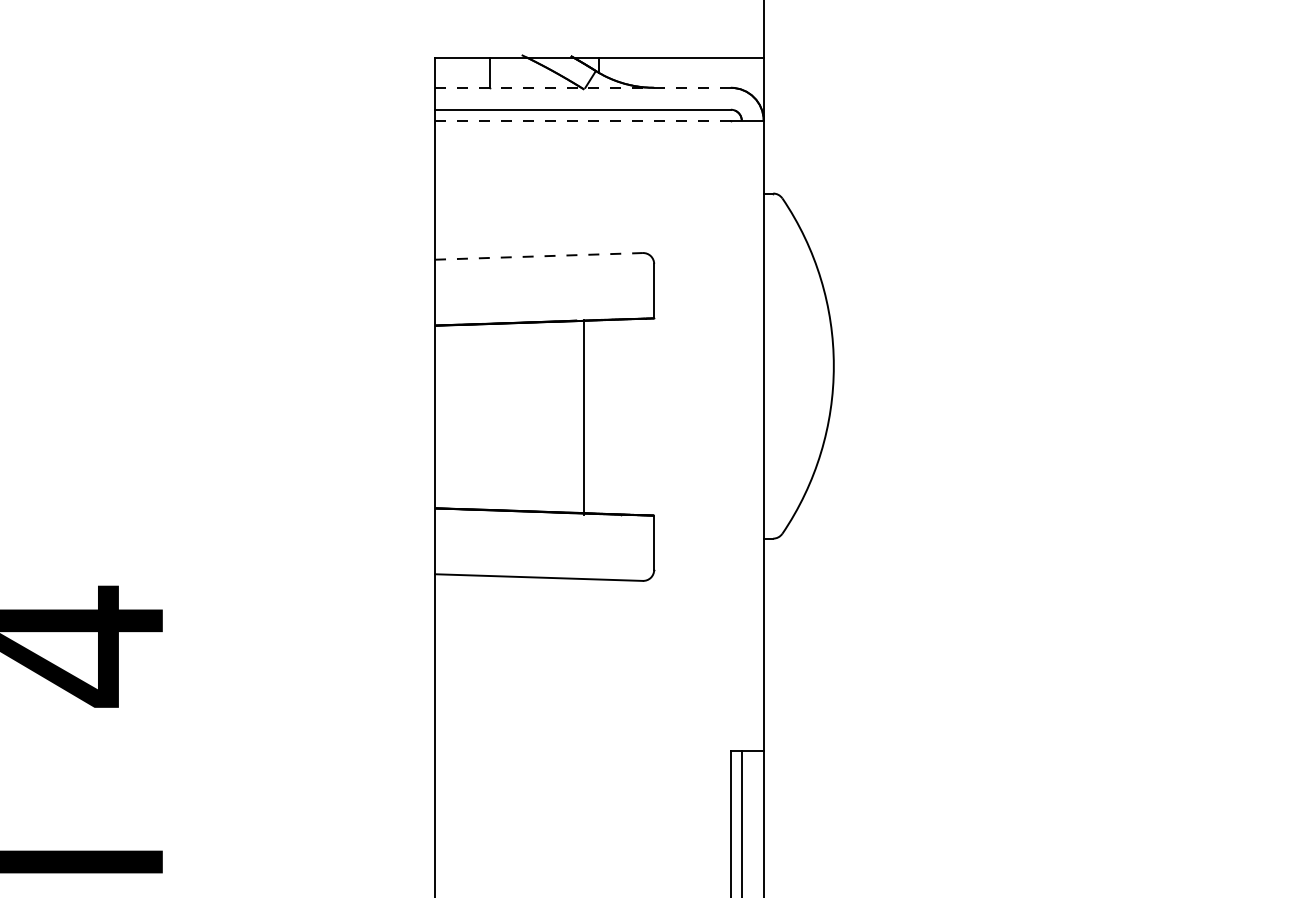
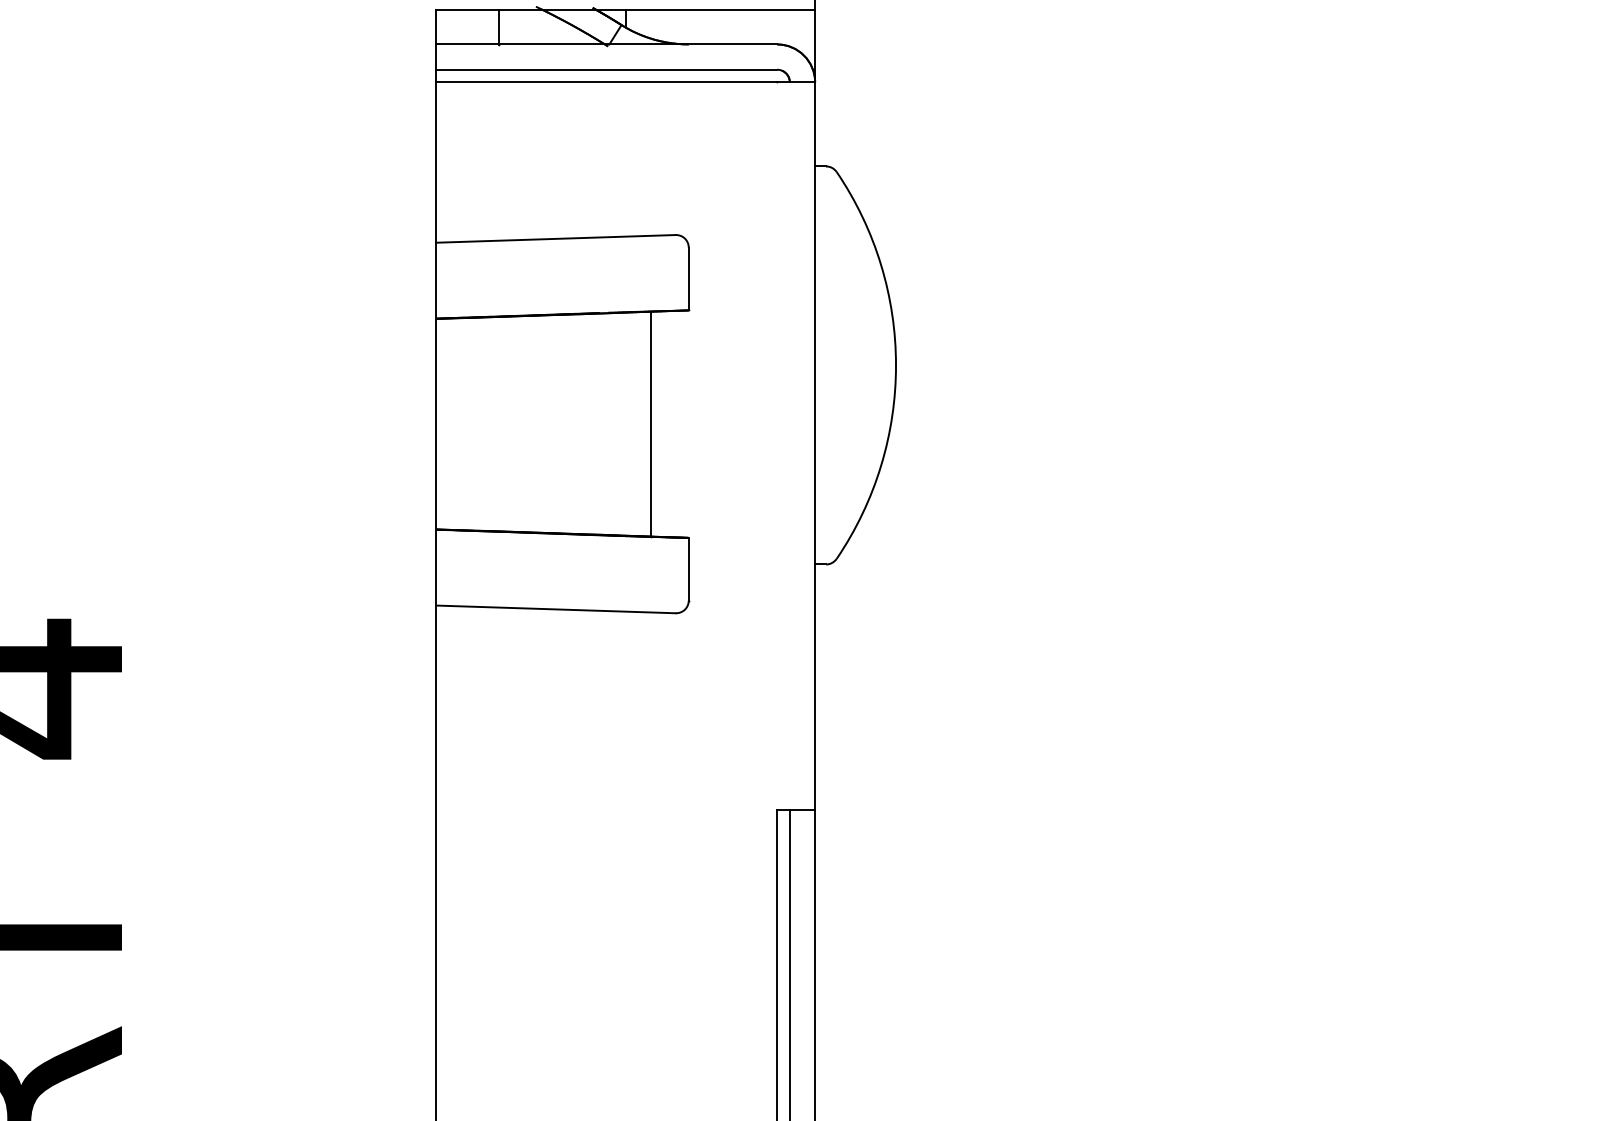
line: (582, 87) -> (606, 44), dashed -> solid
line: (582, 120) -> (606, 82), dashed -> solid
line: (538, 256) -> (555, 238), dashed -> solid
line: (583, 416) -> (650, 423), moved

